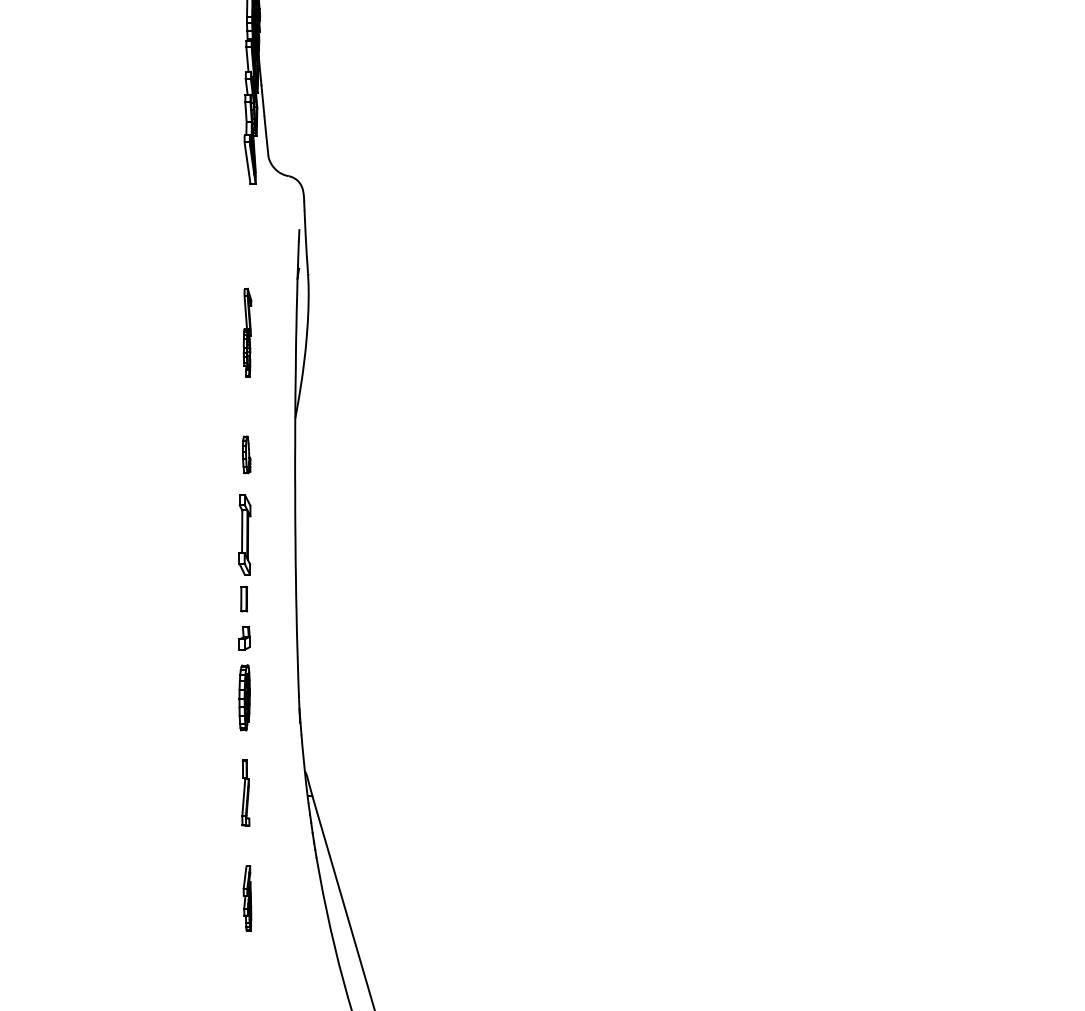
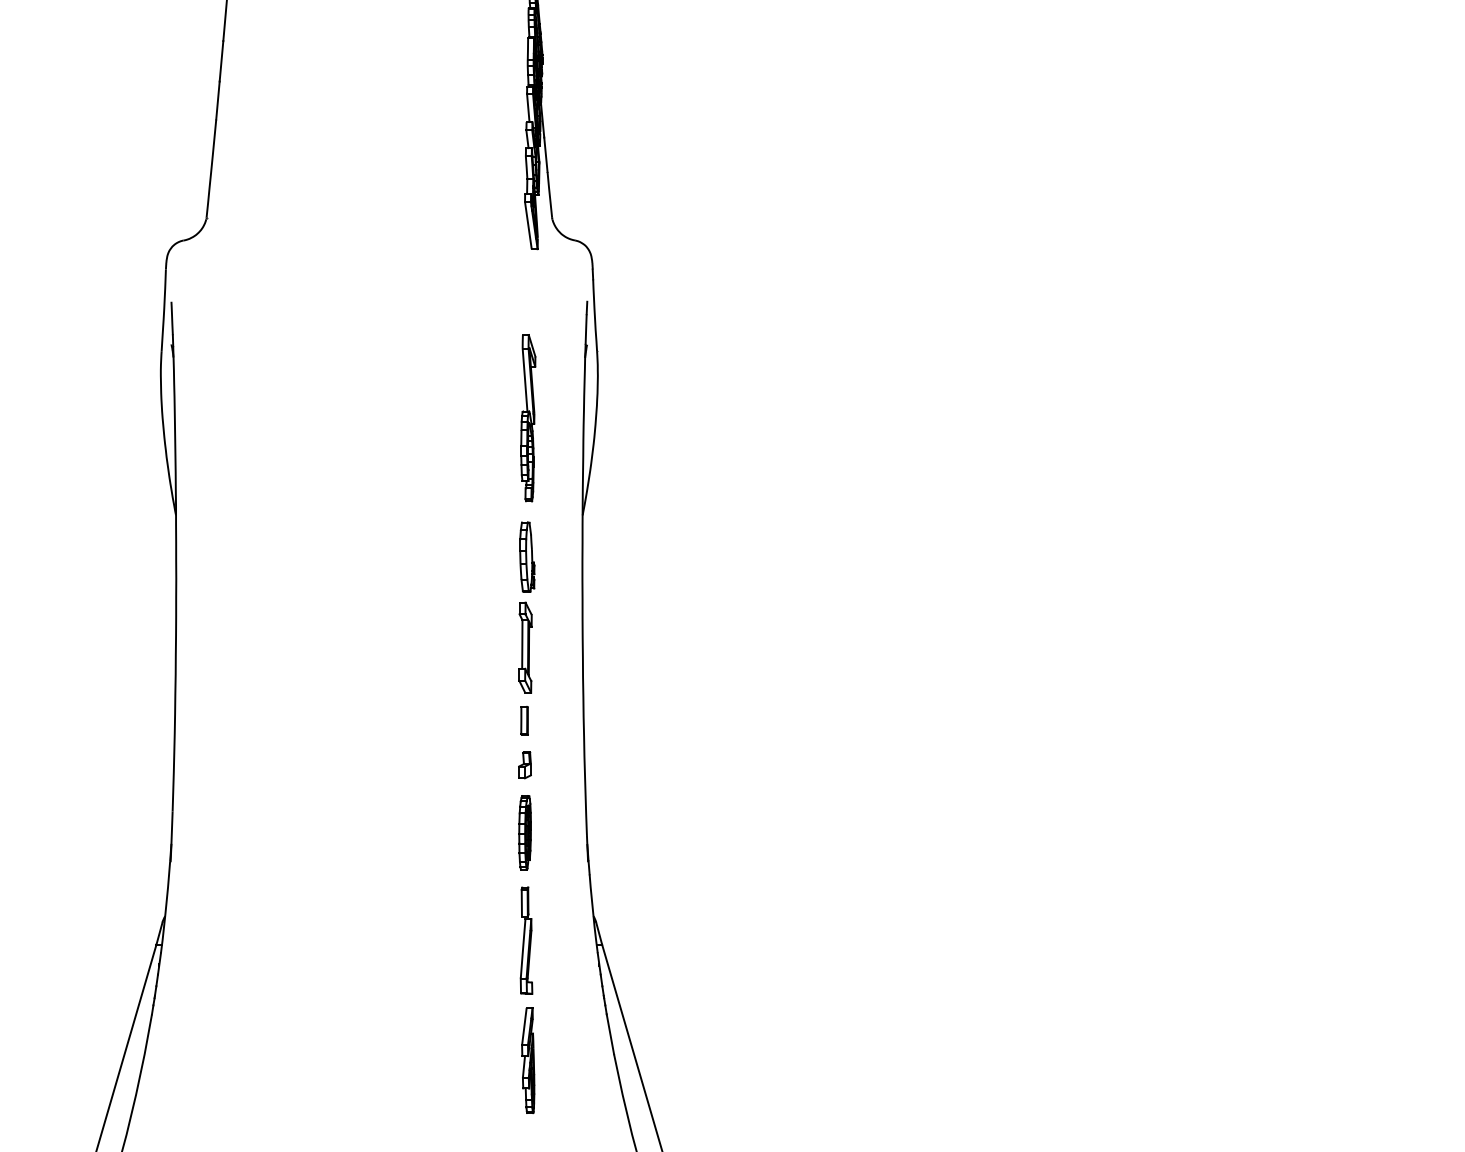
part: (247, 332) -> (528, 418), size x1.67
part: (246, 454) -> (527, 556), size x1.67
part: (245, 792) -> (526, 940), size x1.43
part: (247, 898) -> (528, 1060), size x1.43

